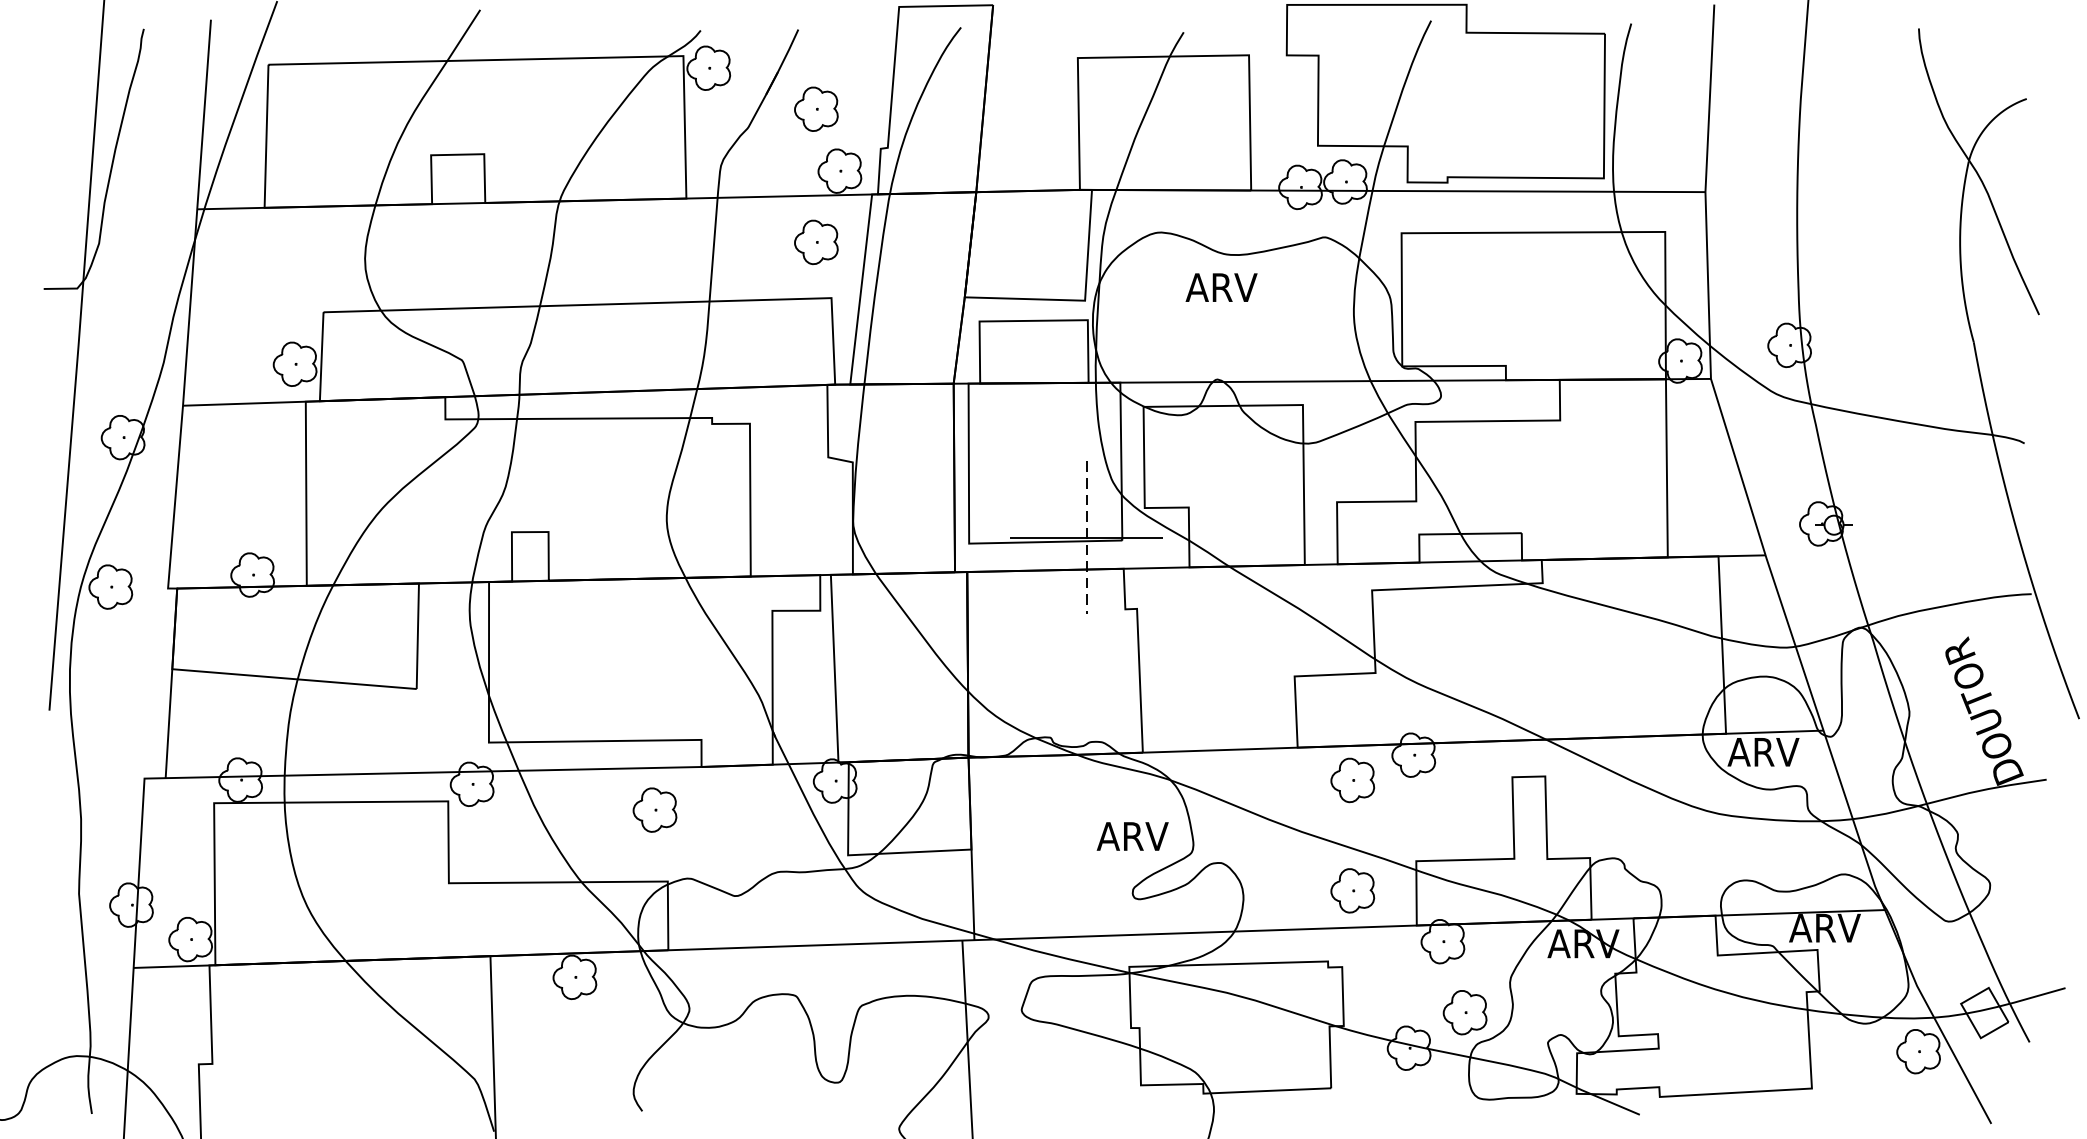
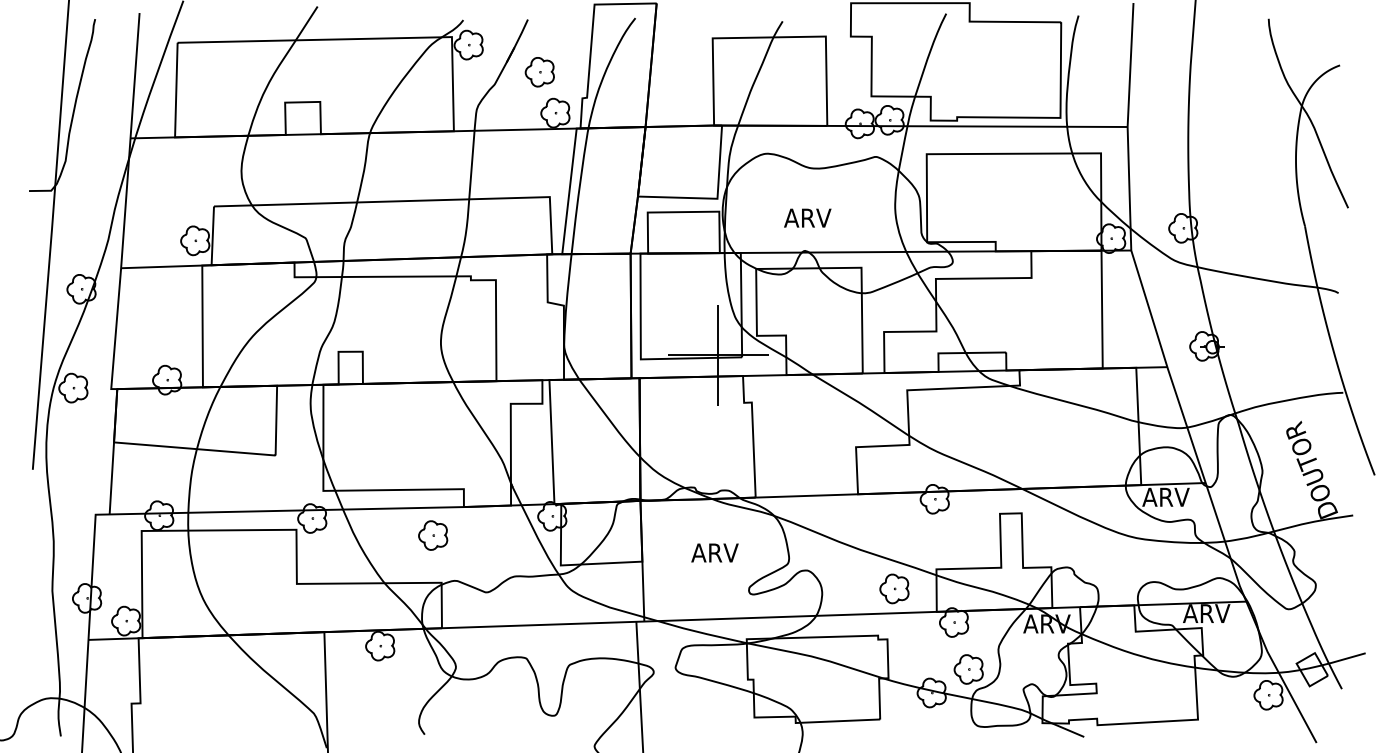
part: (815, 242) -> (539, 160), removed
text: (1221, 286) -> (807, 217), moved
line: (1086, 537) -> (718, 355), dashed -> solid
part: (1352, 779) -> (894, 515), removed
text: (1131, 835) -> (714, 552), moved

